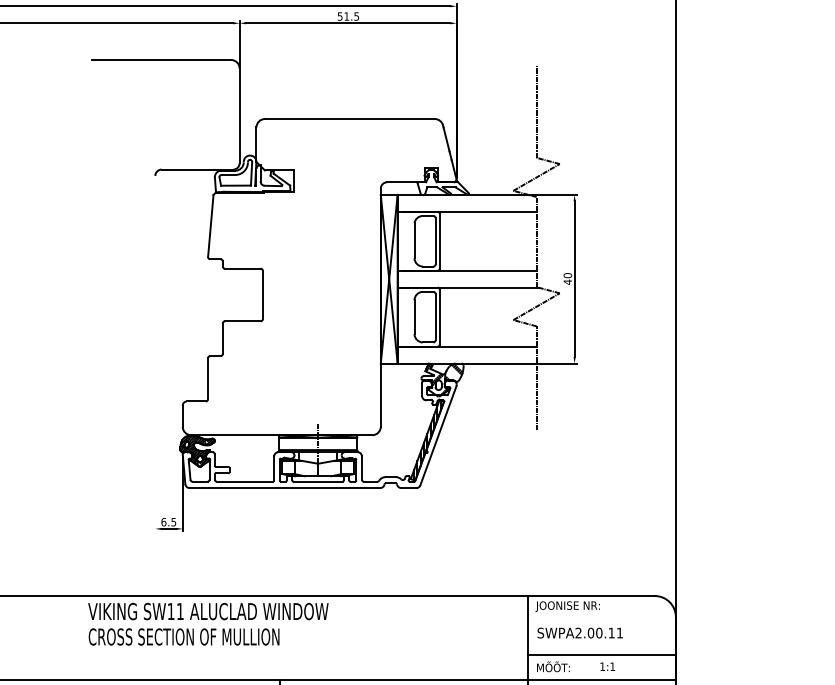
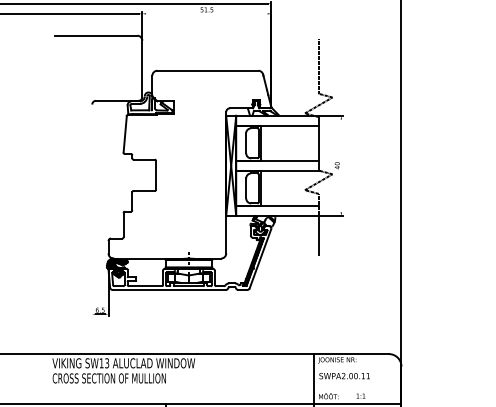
line: (347, 22) -> (206, 13), removed
line: (574, 278) -> (341, 165), removed
text: (180, 611) -> (107, 363), SW11 -> SW13
line: (601, 655) -> (357, 389), removed

